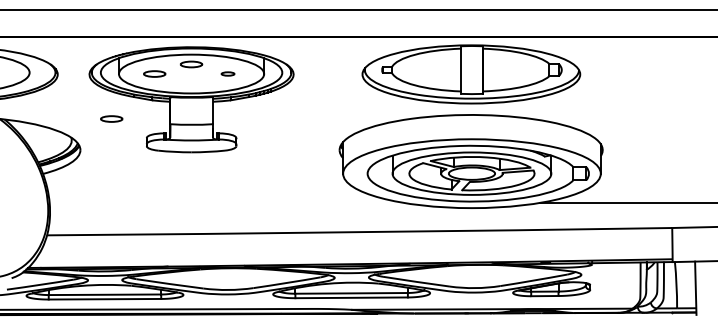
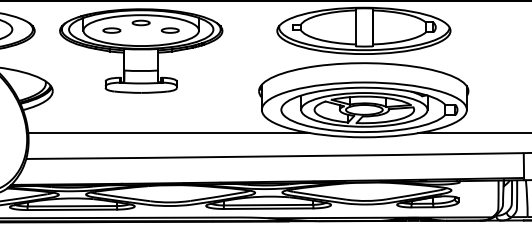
part: (227, 73) -> (169, 30), size x1.67
part: (111, 118) -> (77, 65), removed
line: (226, 202) -> (169, 132), added

